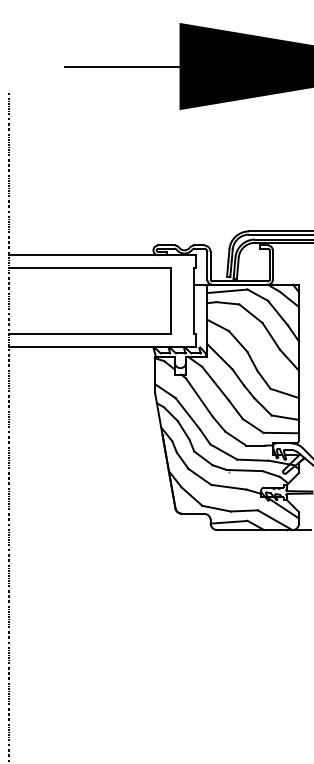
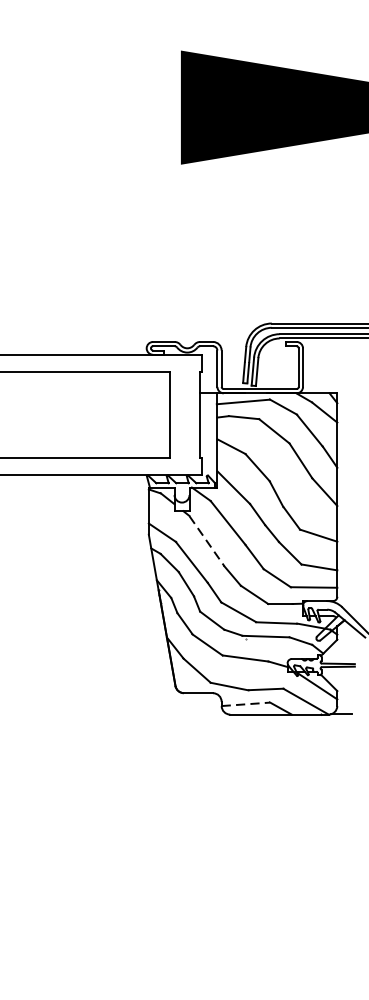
line: (122, 66) -> (106, 107), removed
line: (199, 398) -> (207, 542), solid -> dashed
line: (229, 522) -> (246, 704), solid -> dashed

